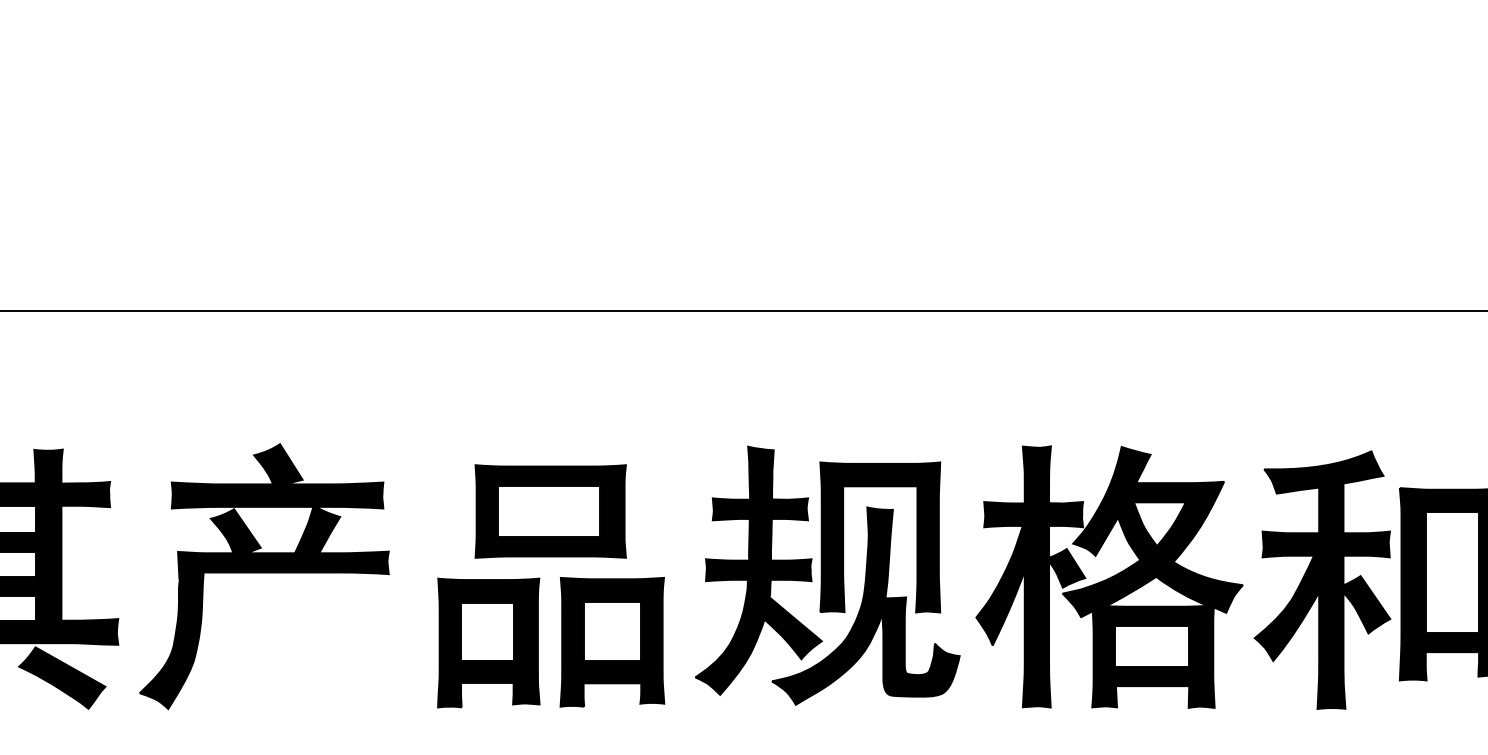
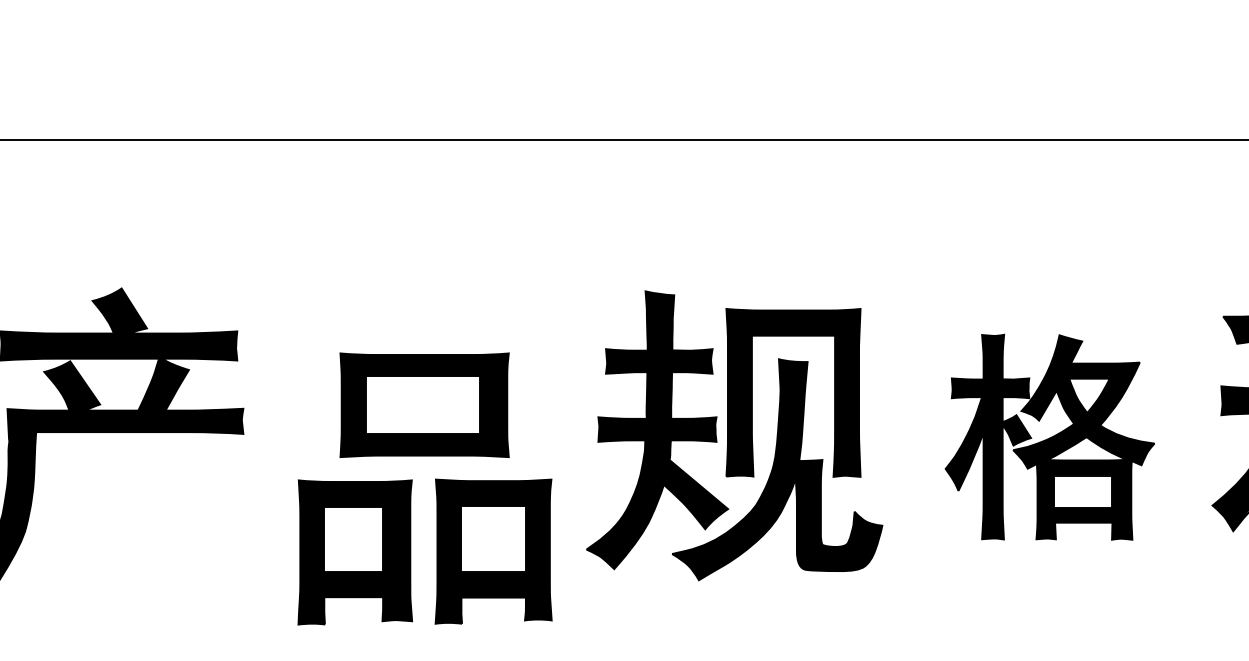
part: (1109, 576) -> (1049, 436), size x0.7
part: (560, 586) -> (435, 489), moved

